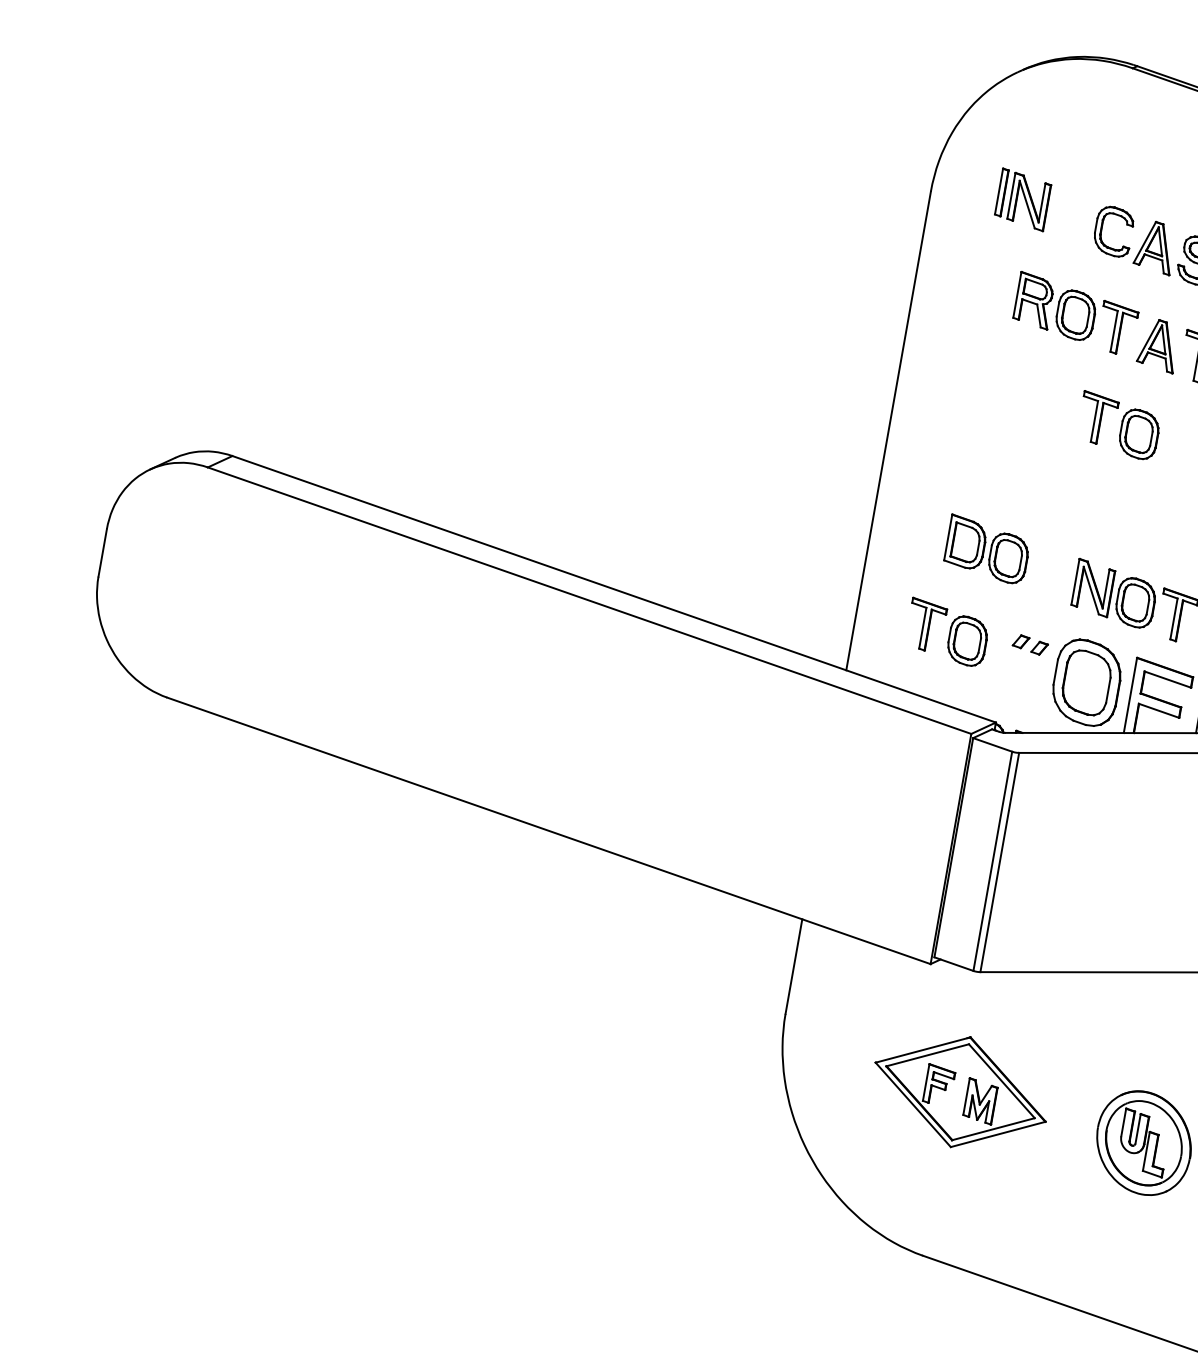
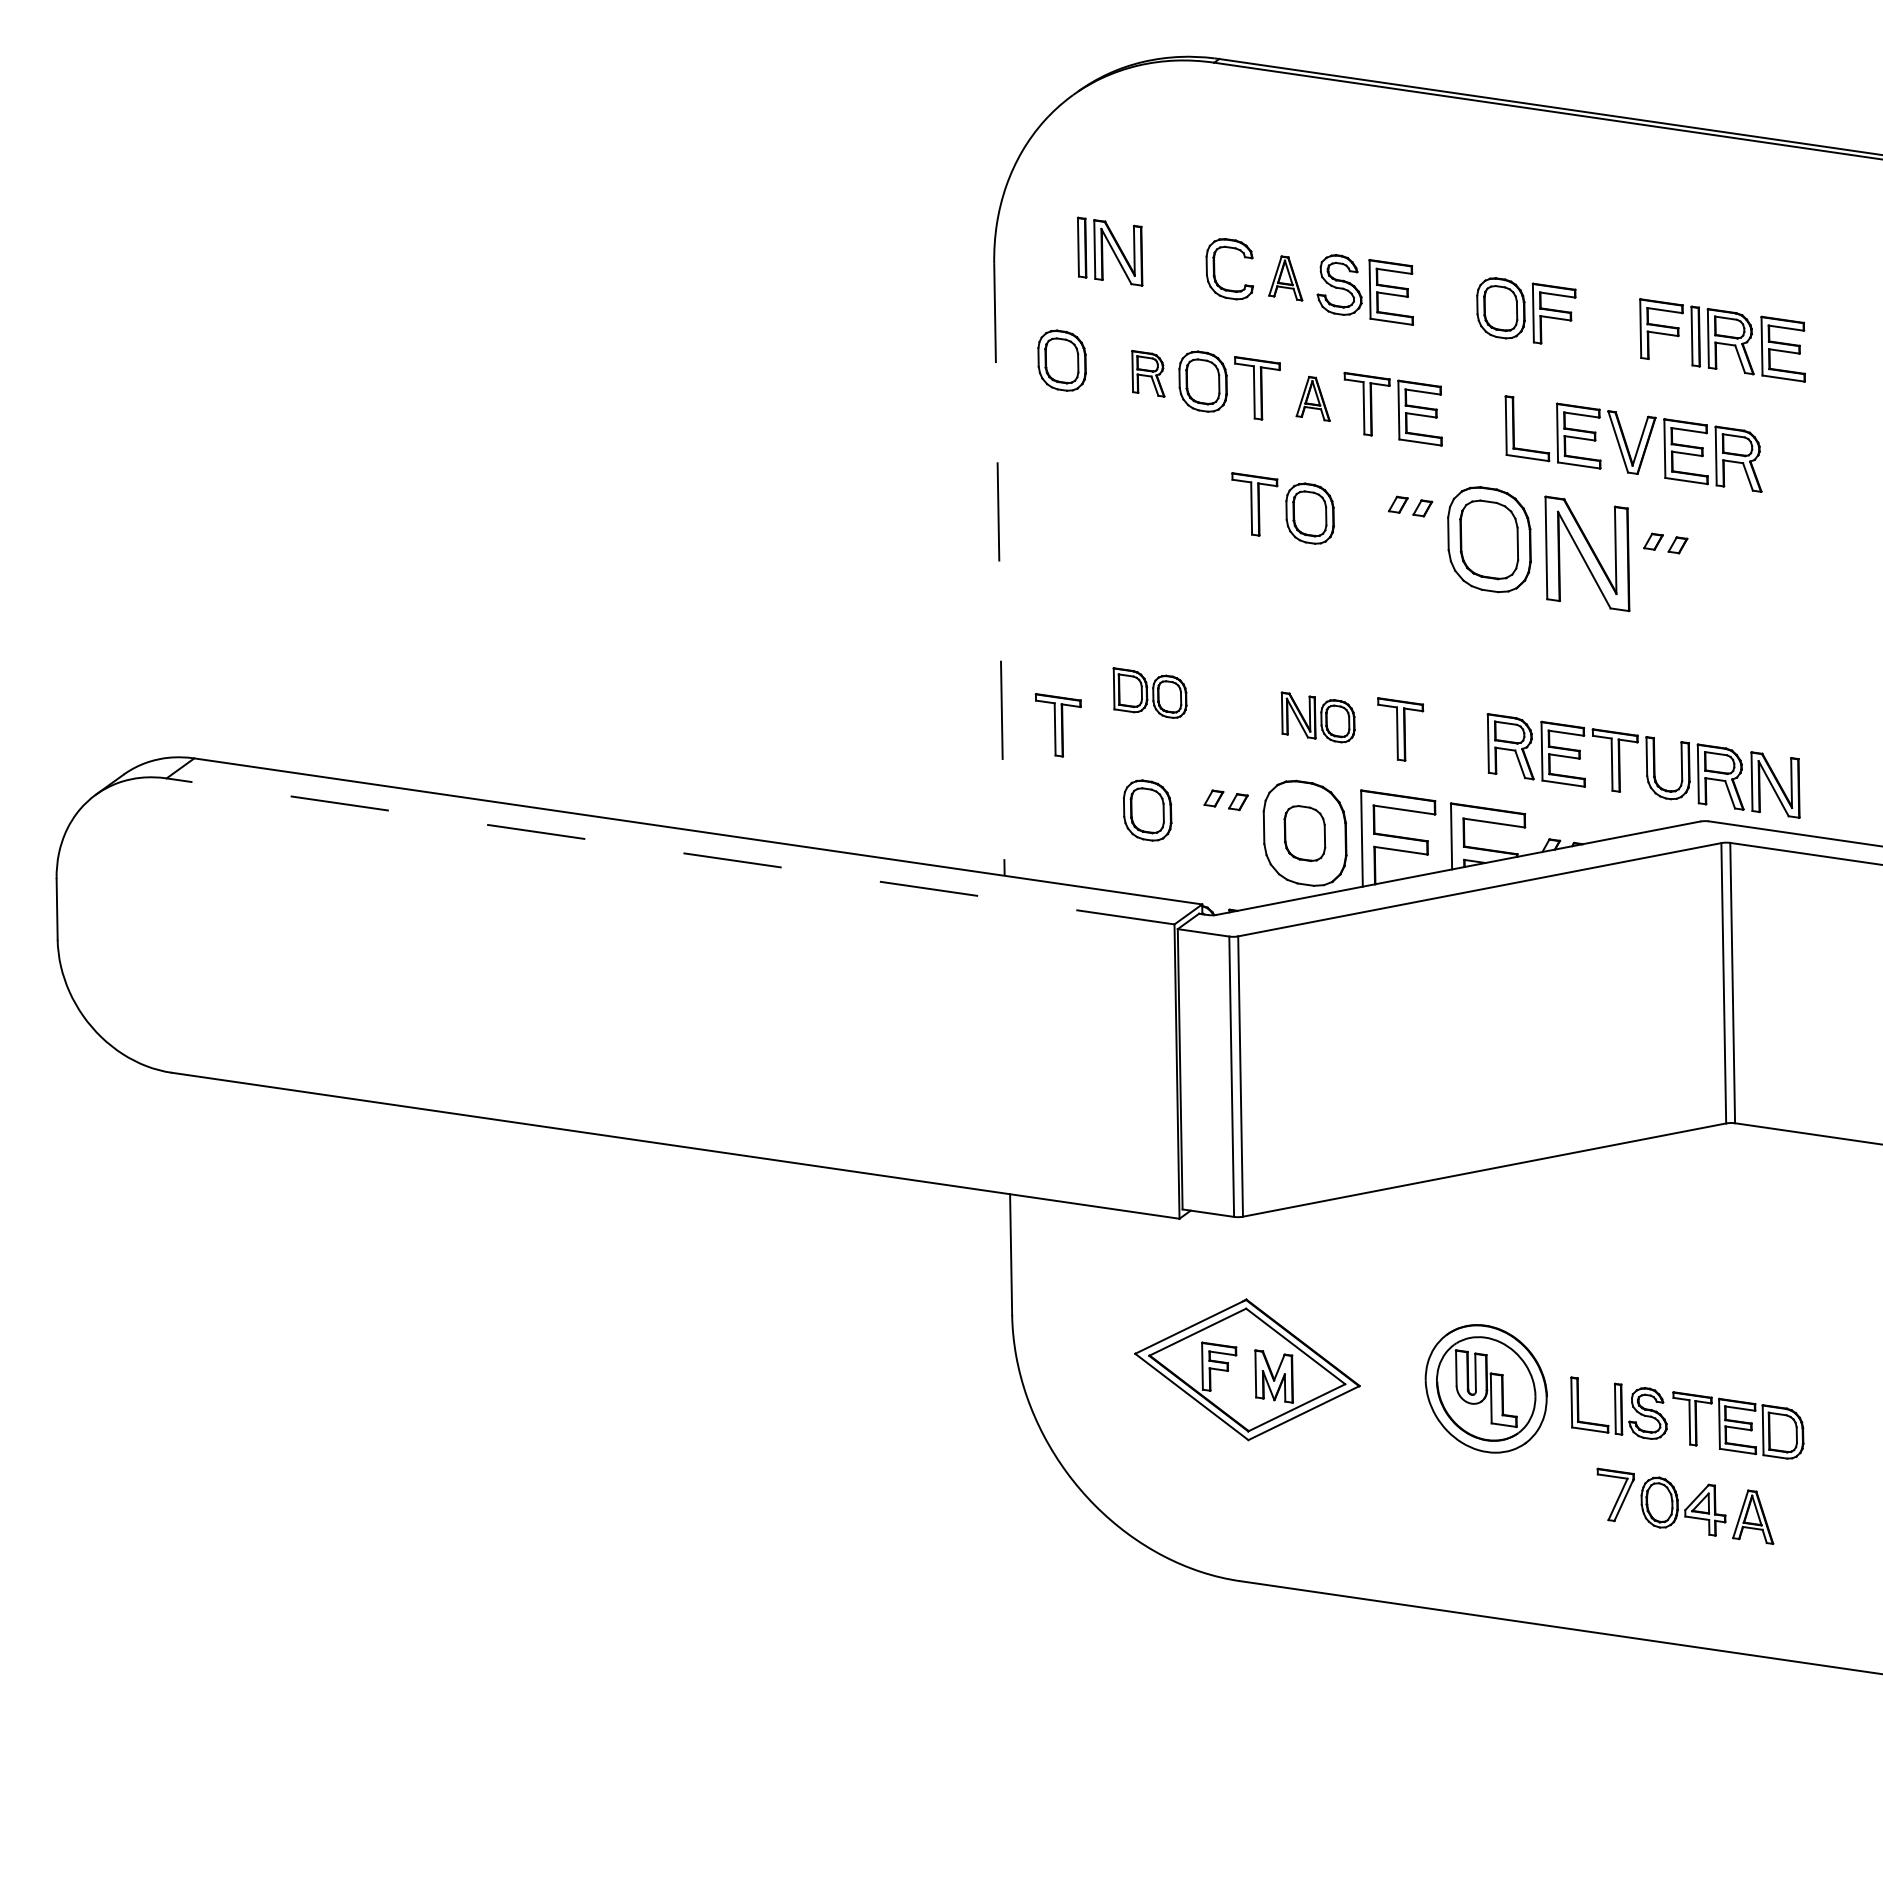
part: (1155, 247) -> (1285, 278), size x0.7
part: (968, 277) -> (1061, 360), added
part: (1034, 300) -> (1148, 373), size x0.7
part: (1158, 344) -> (1312, 398), size x0.7
line: (888, 431) -> (999, 570), solid -> dashed
part: (986, 549) -> (1149, 692), size x0.7
part: (1114, 594) -> (1318, 717), size x0.7
line: (589, 600) -> (670, 851), solid -> dashed
part: (925, 625) -> (1057, 725), moved
part: (1086, 682) -> (1304, 833), size x0.7

